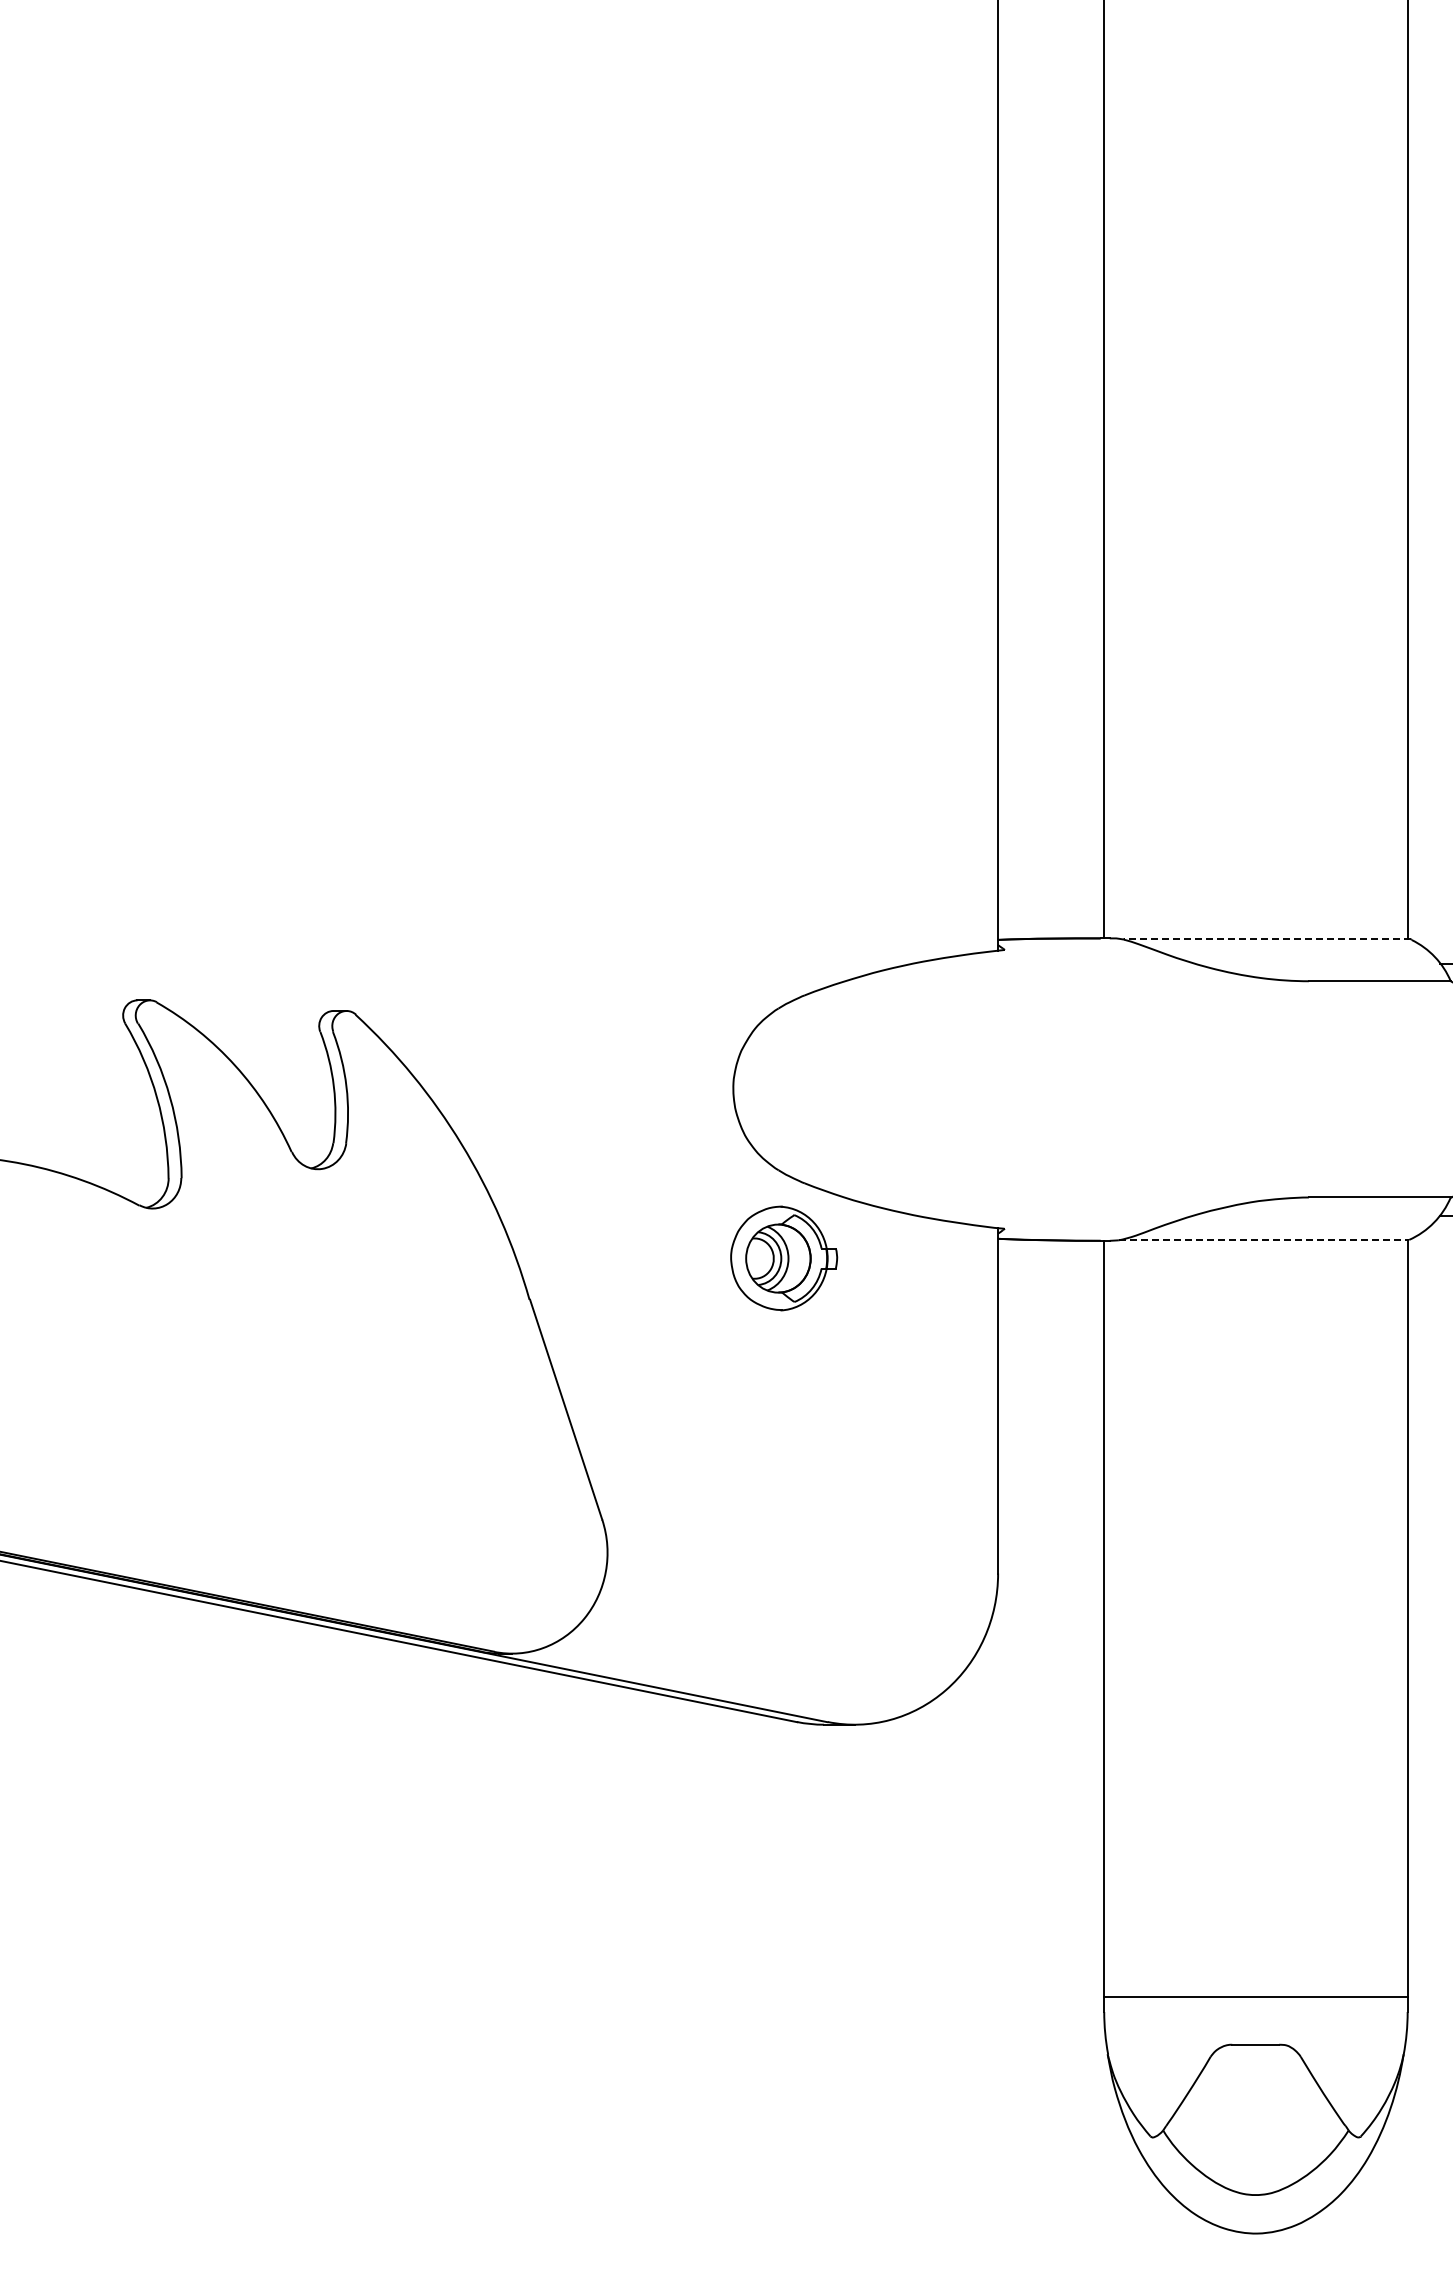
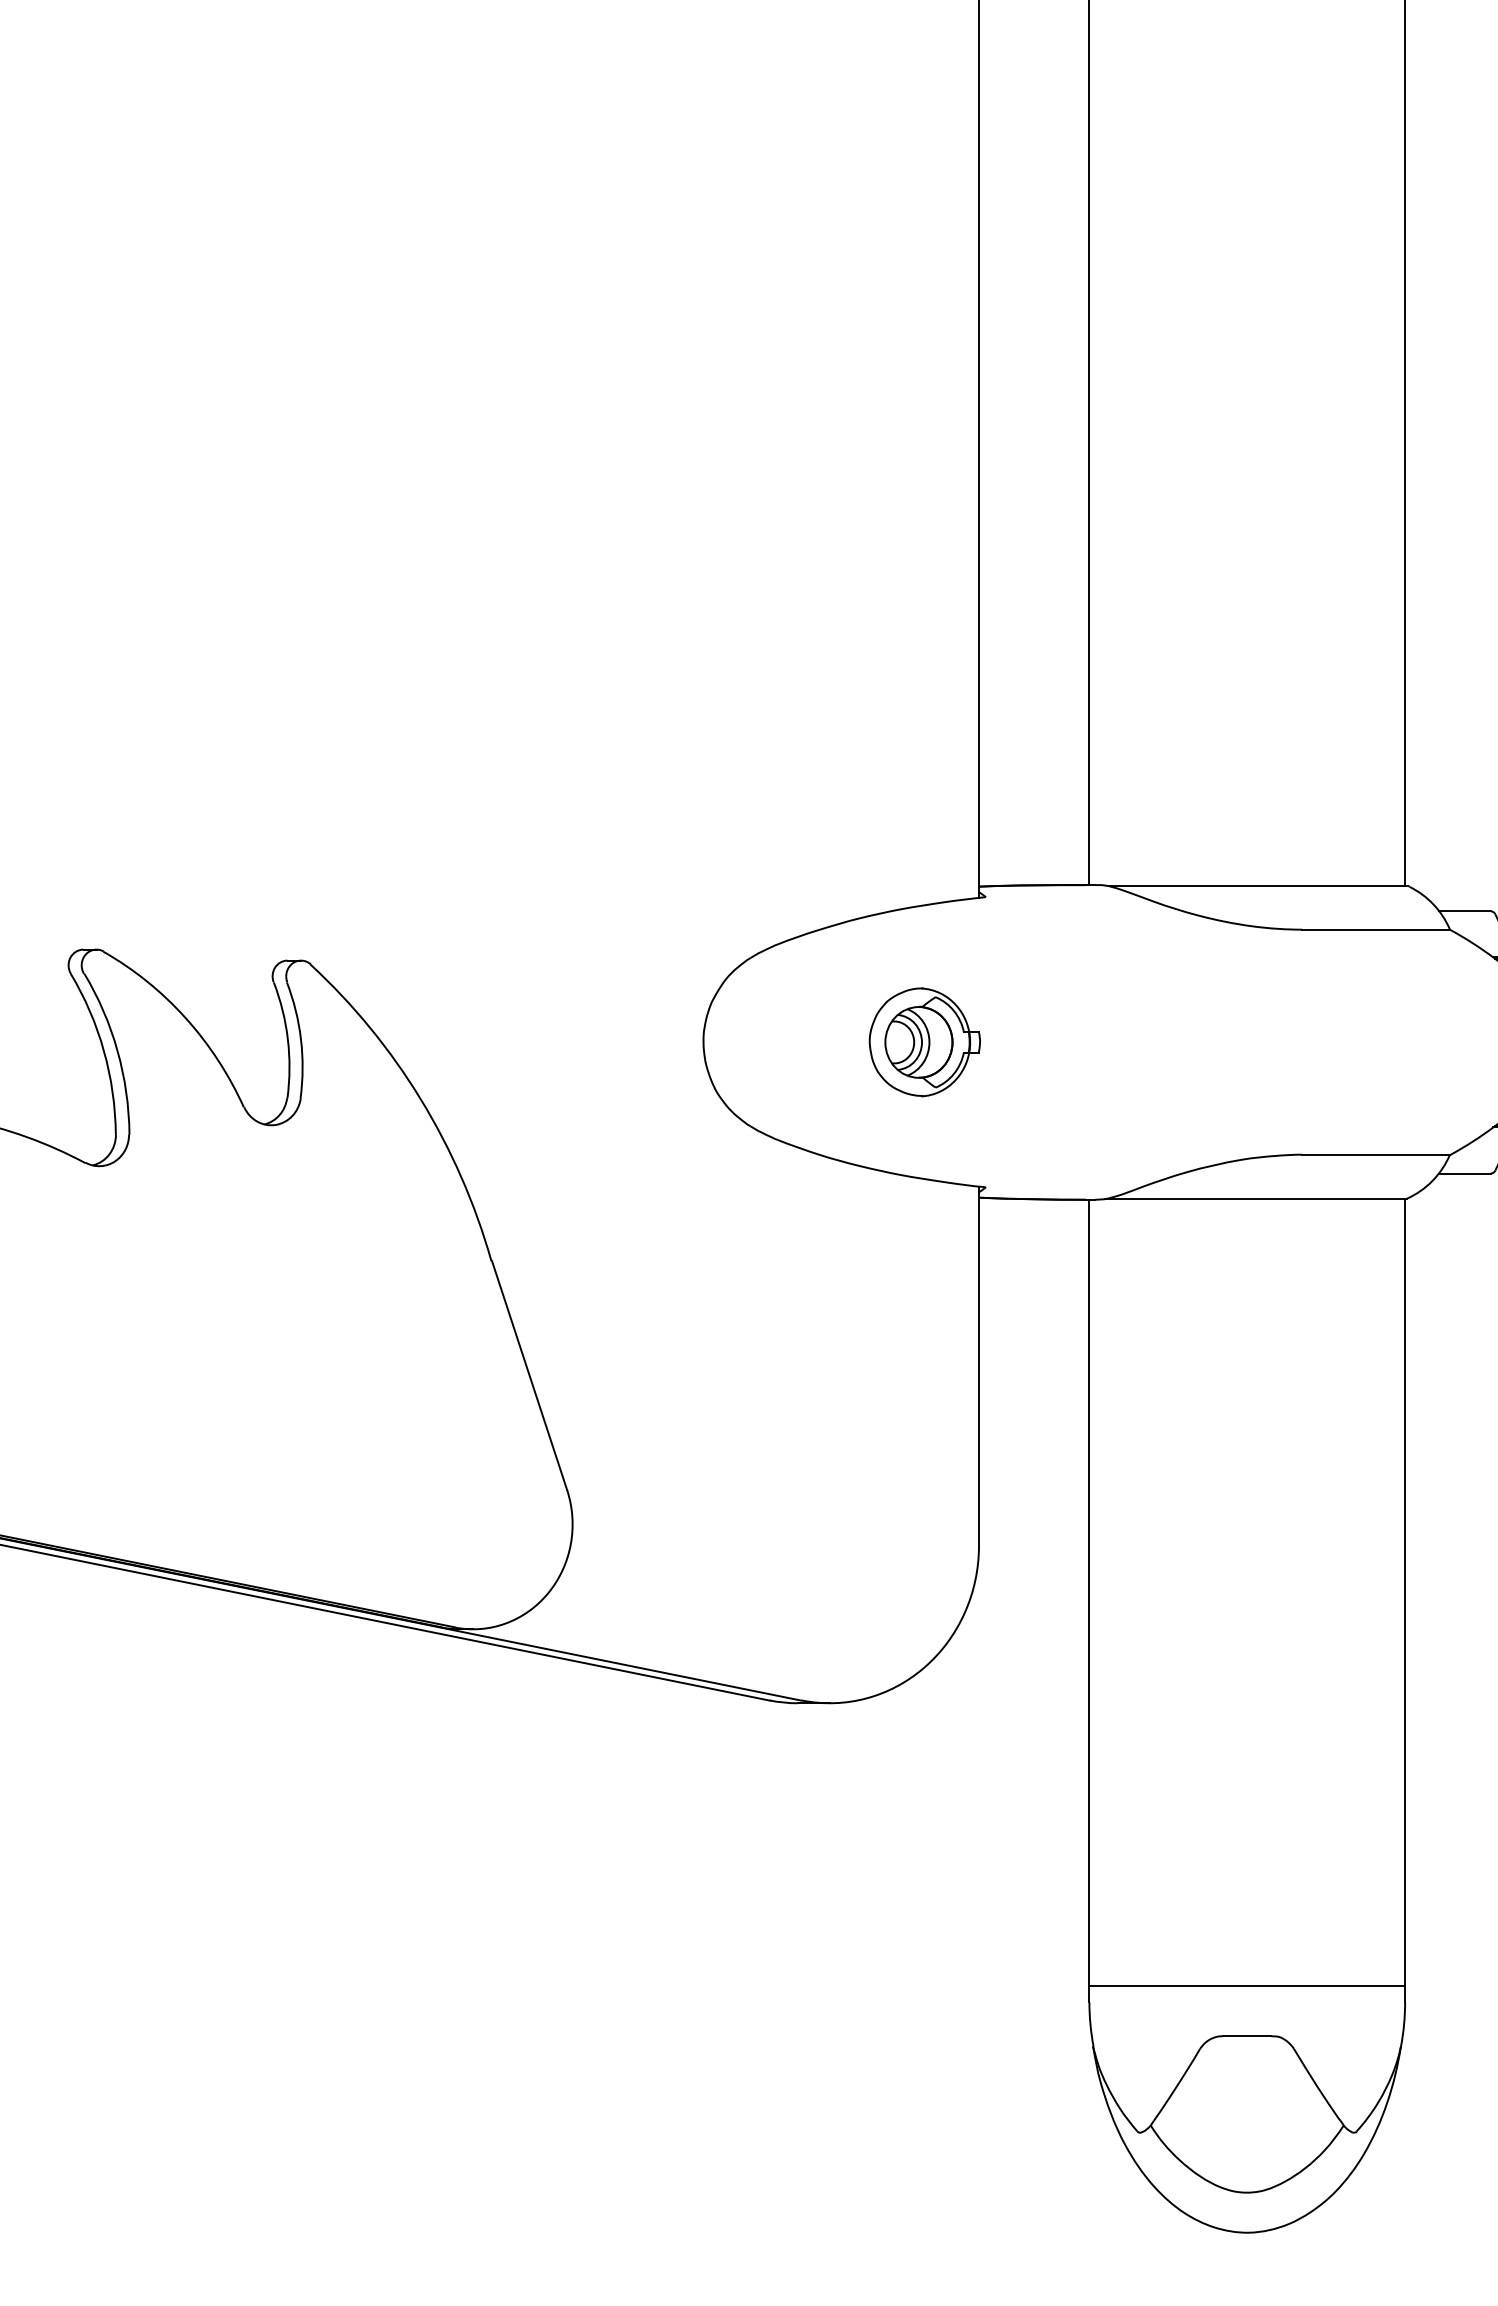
line: (1267, 939) -> (1259, 886), dashed -> solid
line: (1264, 1240) -> (1256, 1199), dashed -> solid
part: (784, 1258) -> (925, 1042), moved

